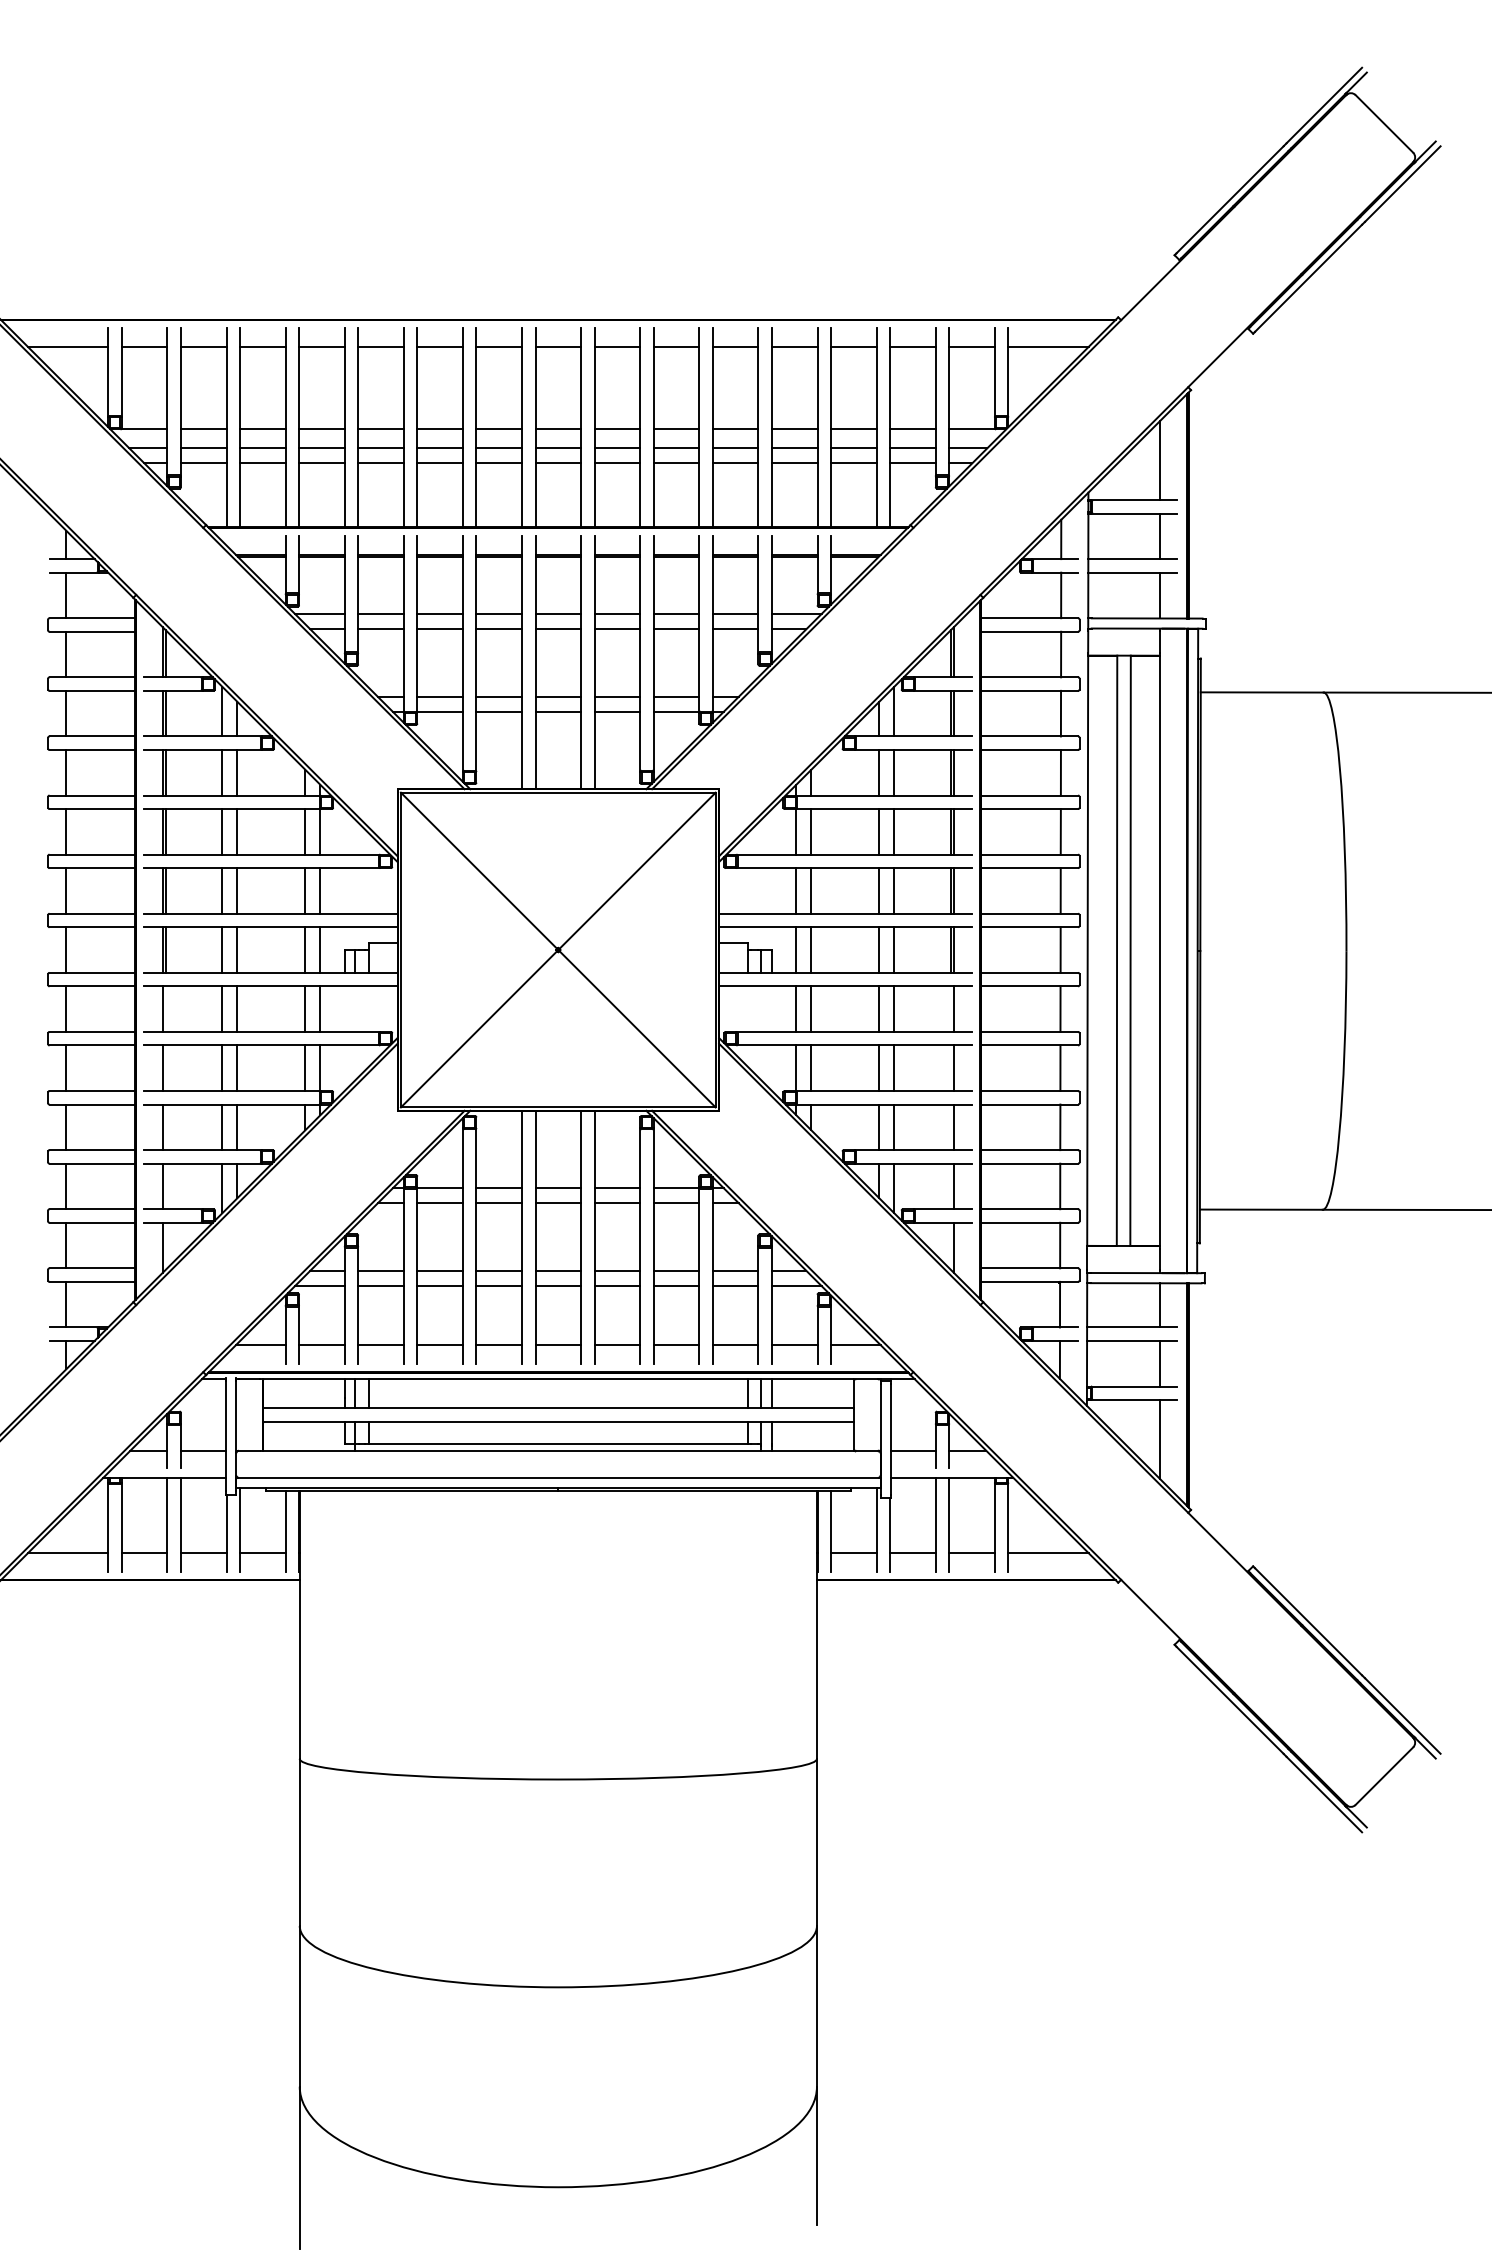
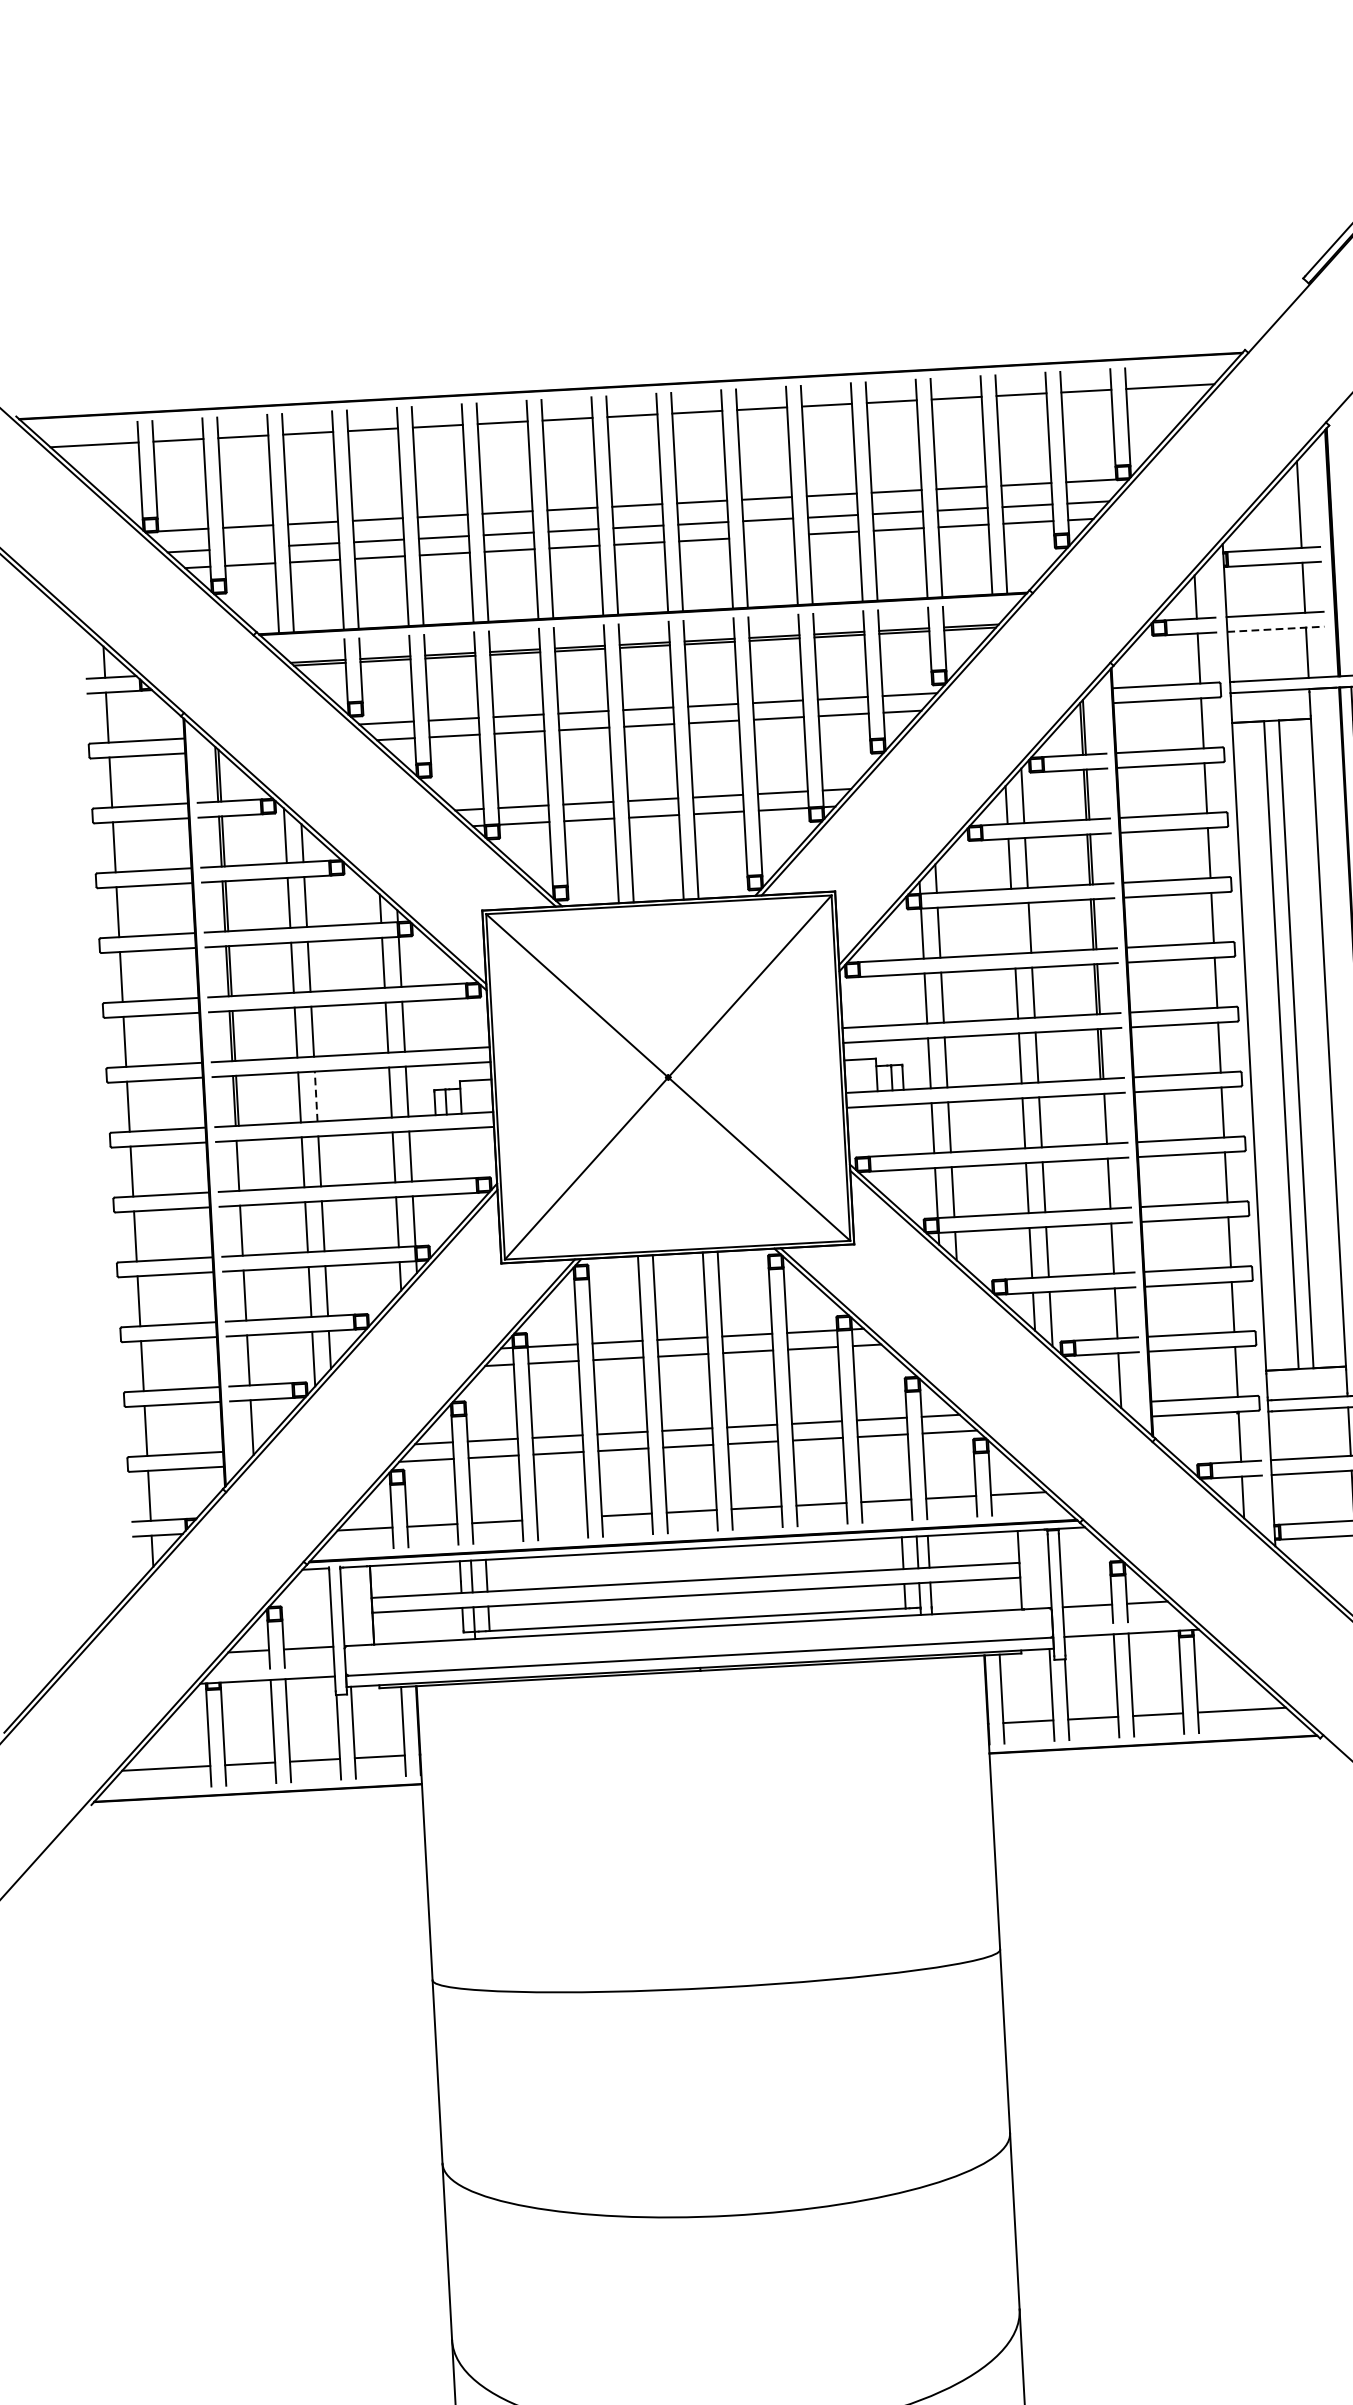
line: (203, 448) -> (249, 548), removed
line: (676, 463) -> (769, 536), removed
line: (1133, 572) -> (1276, 629), solid -> dashed
line: (879, 831) -> (1013, 928), removed
line: (237, 950) -> (316, 1097), solid -> dashed
line: (439, 1345) -> (561, 1518), removed

